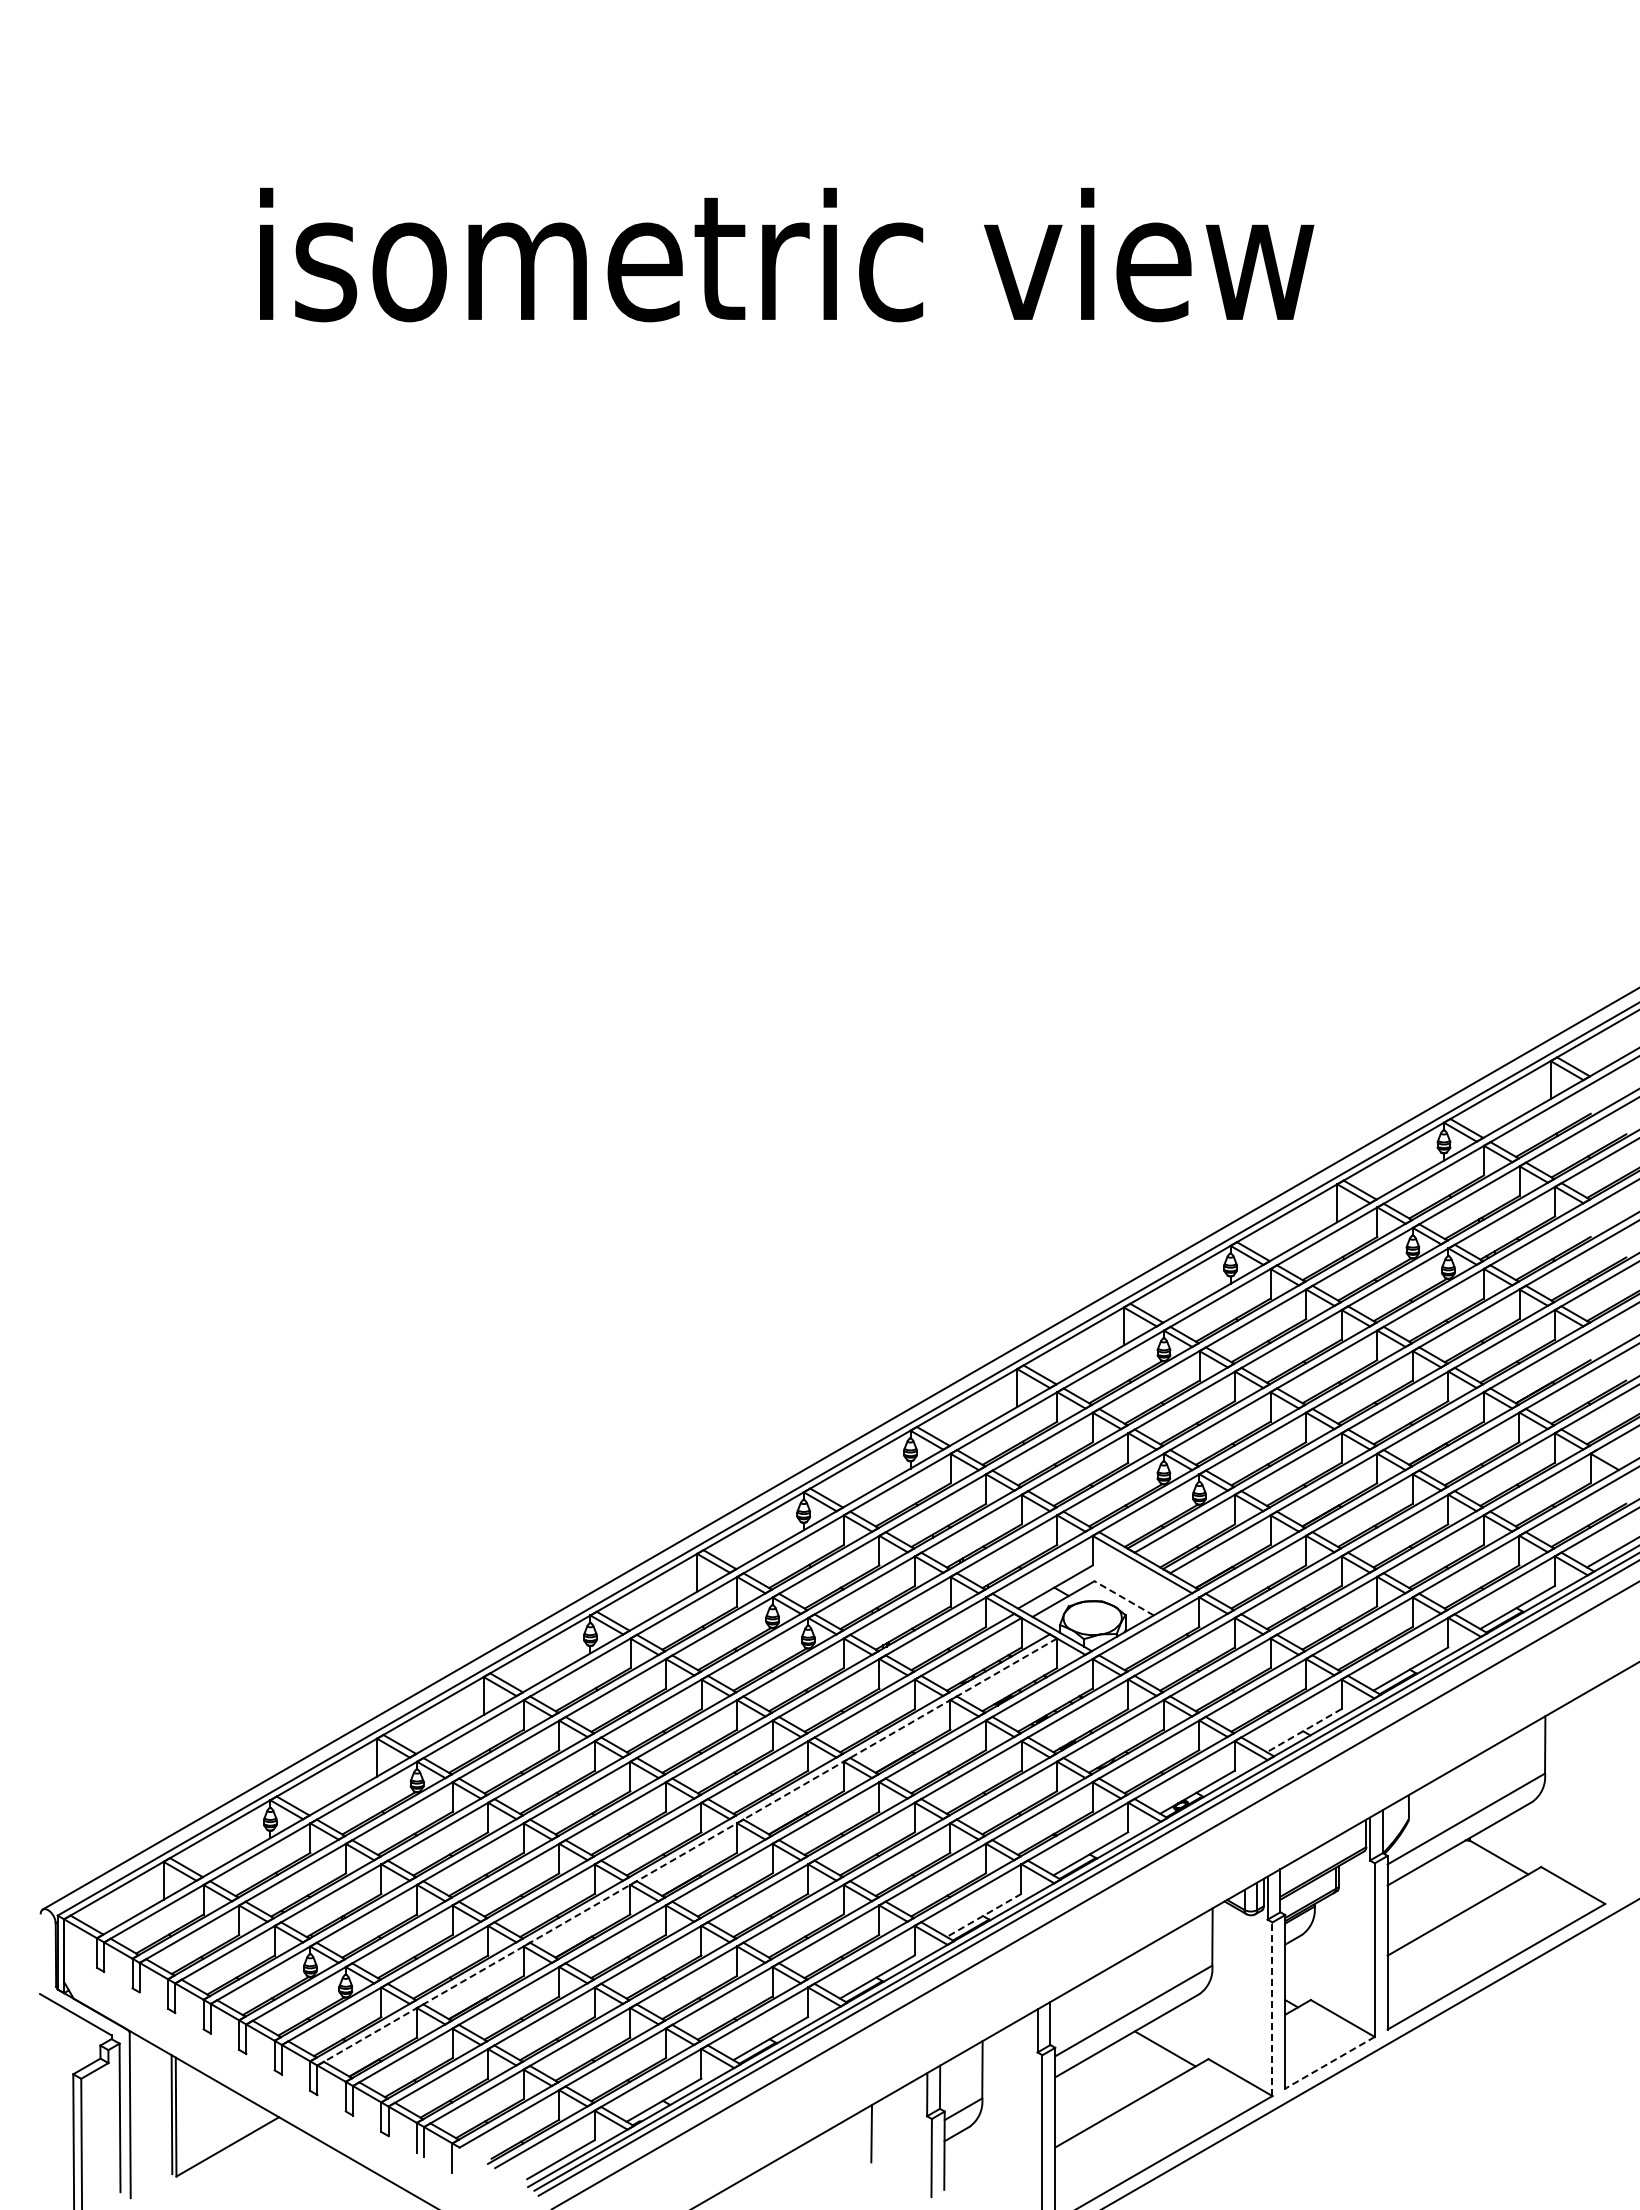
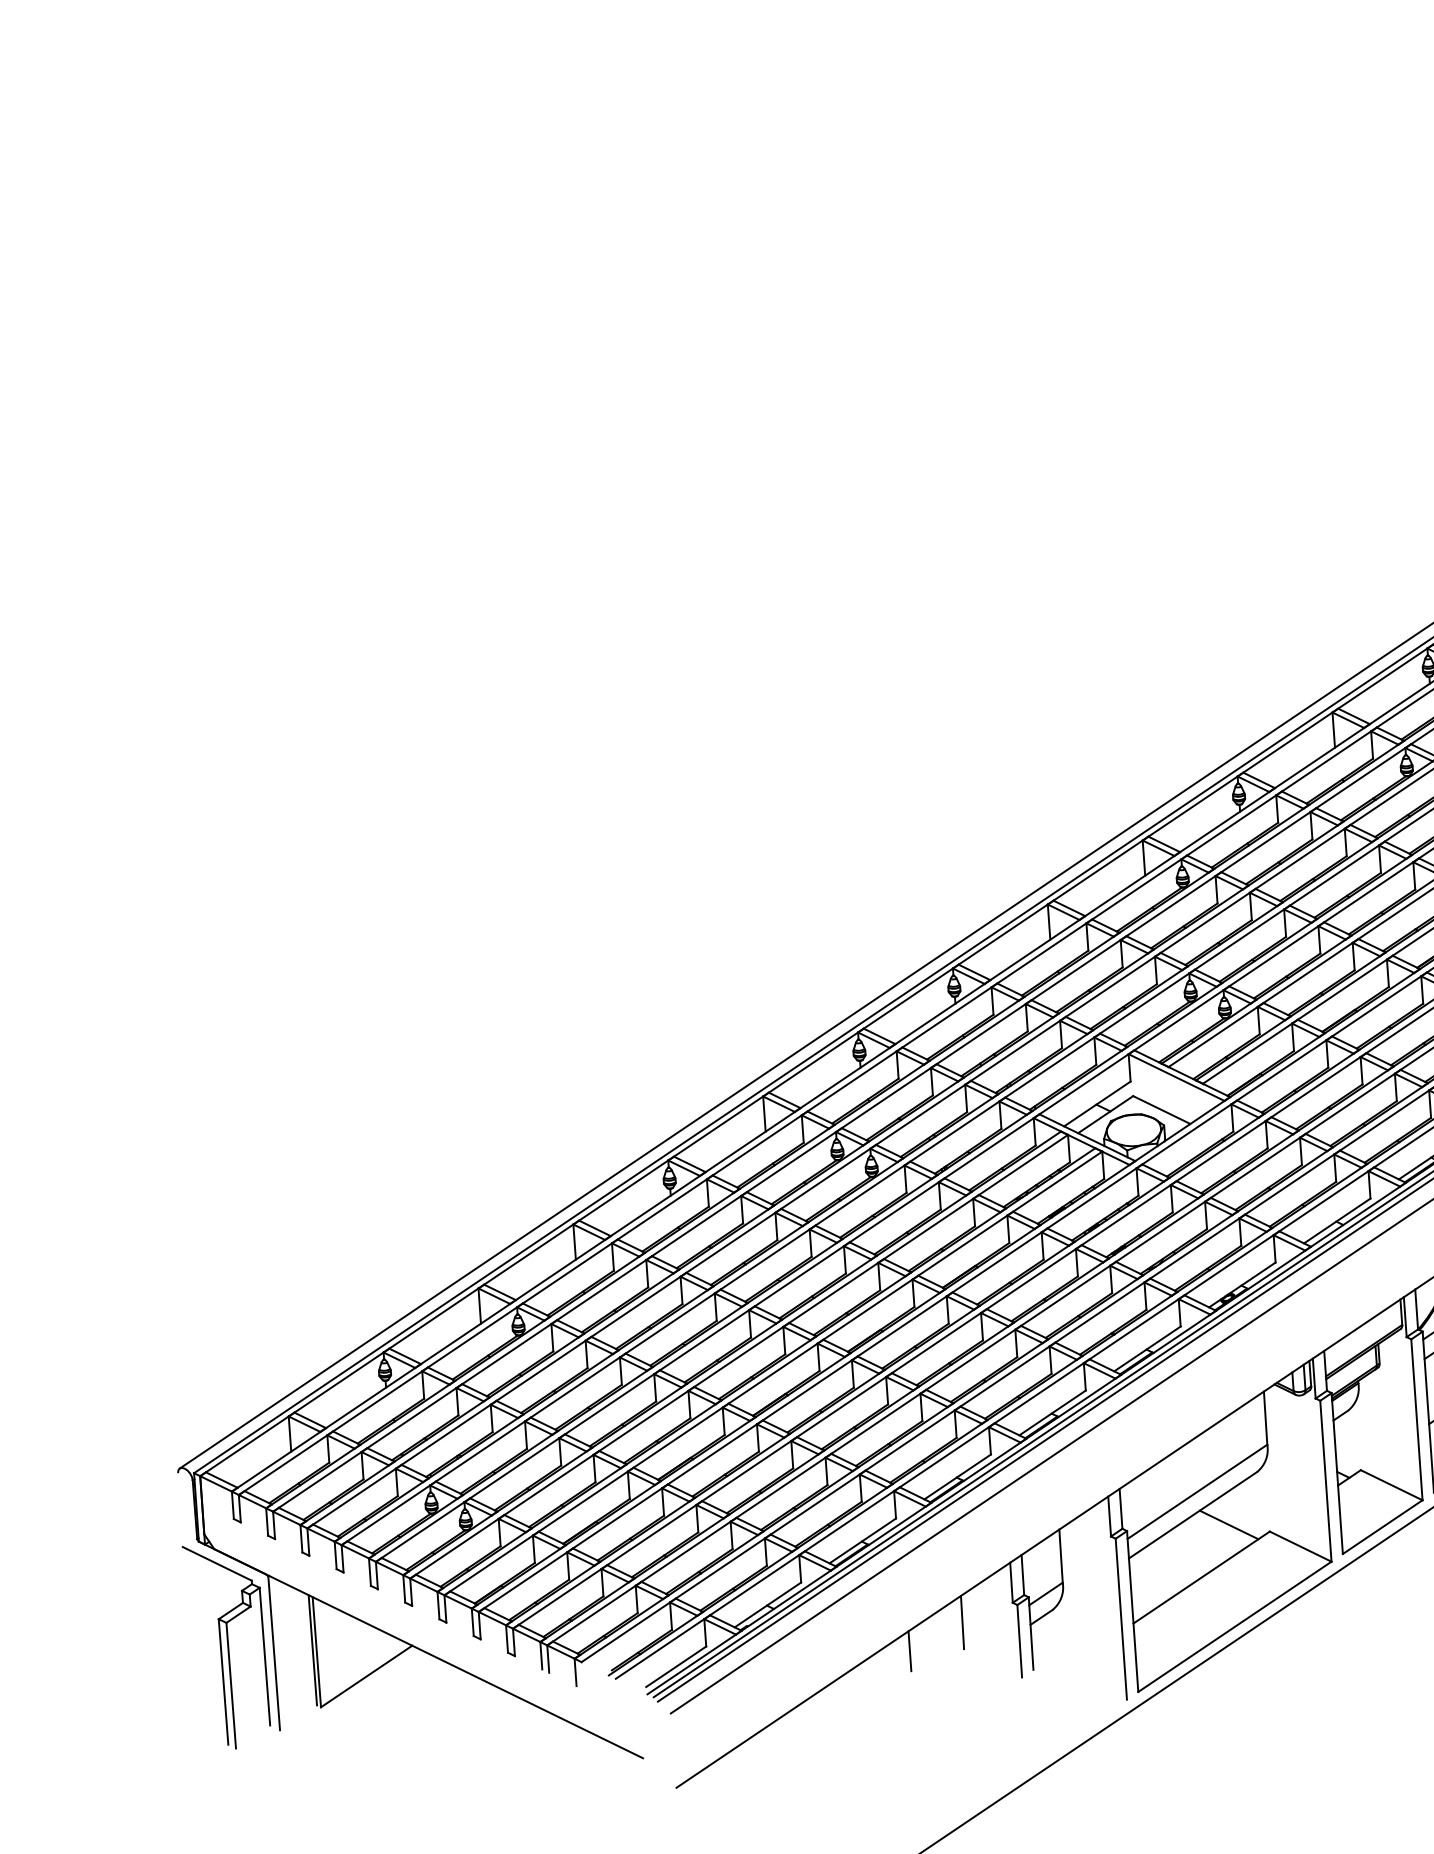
line: (1123, 1598) -> (1161, 1110), dashed -> solid
line: (1303, 1730) -> (1336, 1220), dashed -> solid
line: (686, 1852) -> (772, 1373), dashed -> solid
line: (983, 1915) -> (1052, 1413), dashed -> solid
line: (1272, 2009) -> (1325, 1481), dashed -> solid
line: (1330, 2062) -> (1383, 1526), dashed -> solid
line: (813, 2160) -> (910, 1651), added

